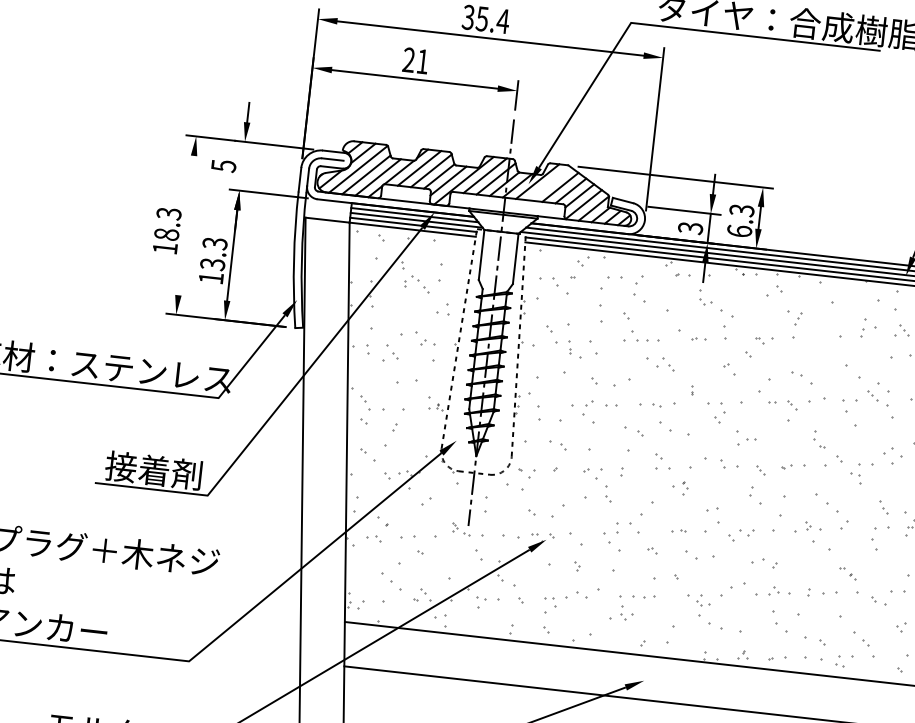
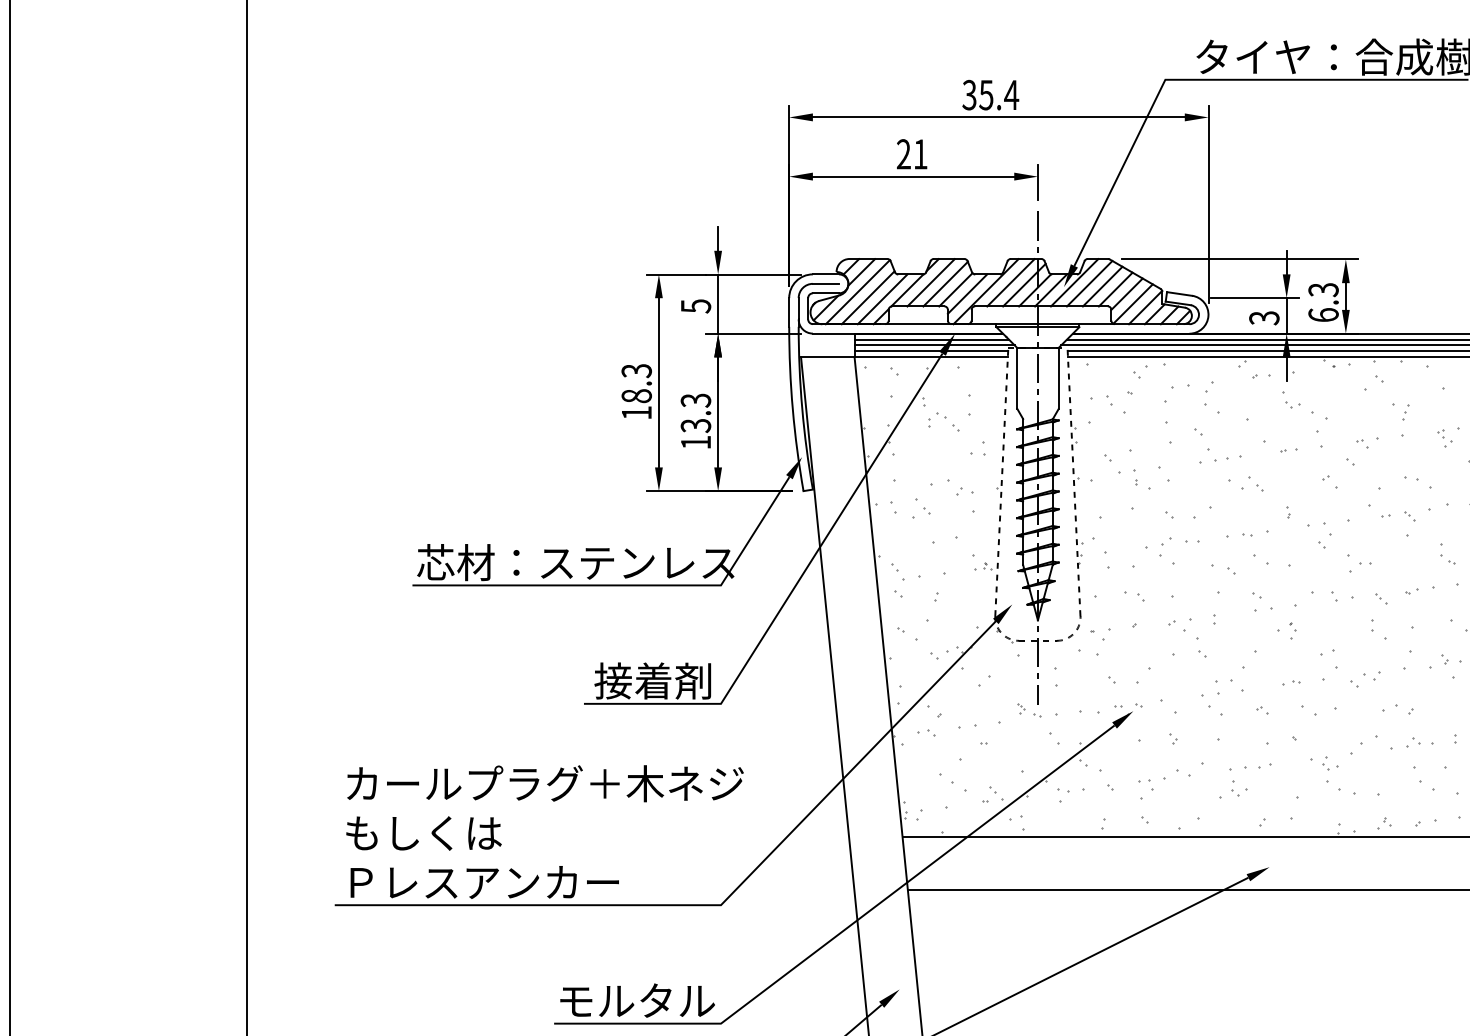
line: (242, 165) -> (718, 303), added
line: (549, 183) -> (1089, 283), added
line: (185, 225) -> (658, 382), added
part: (827, 343) -> (1444, 438), added

